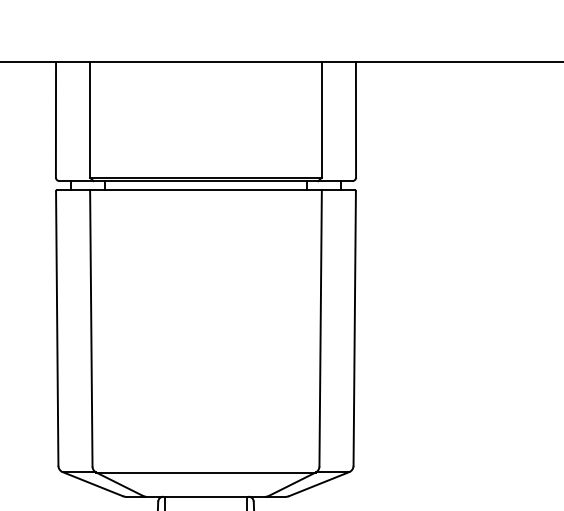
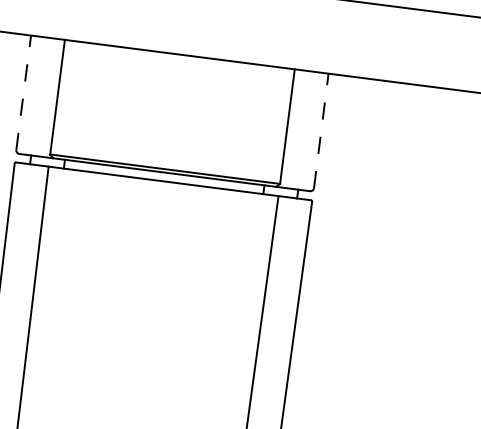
line: (55, 119) -> (23, 92), solid -> dashed
line: (356, 119) -> (321, 130), solid -> dashed

